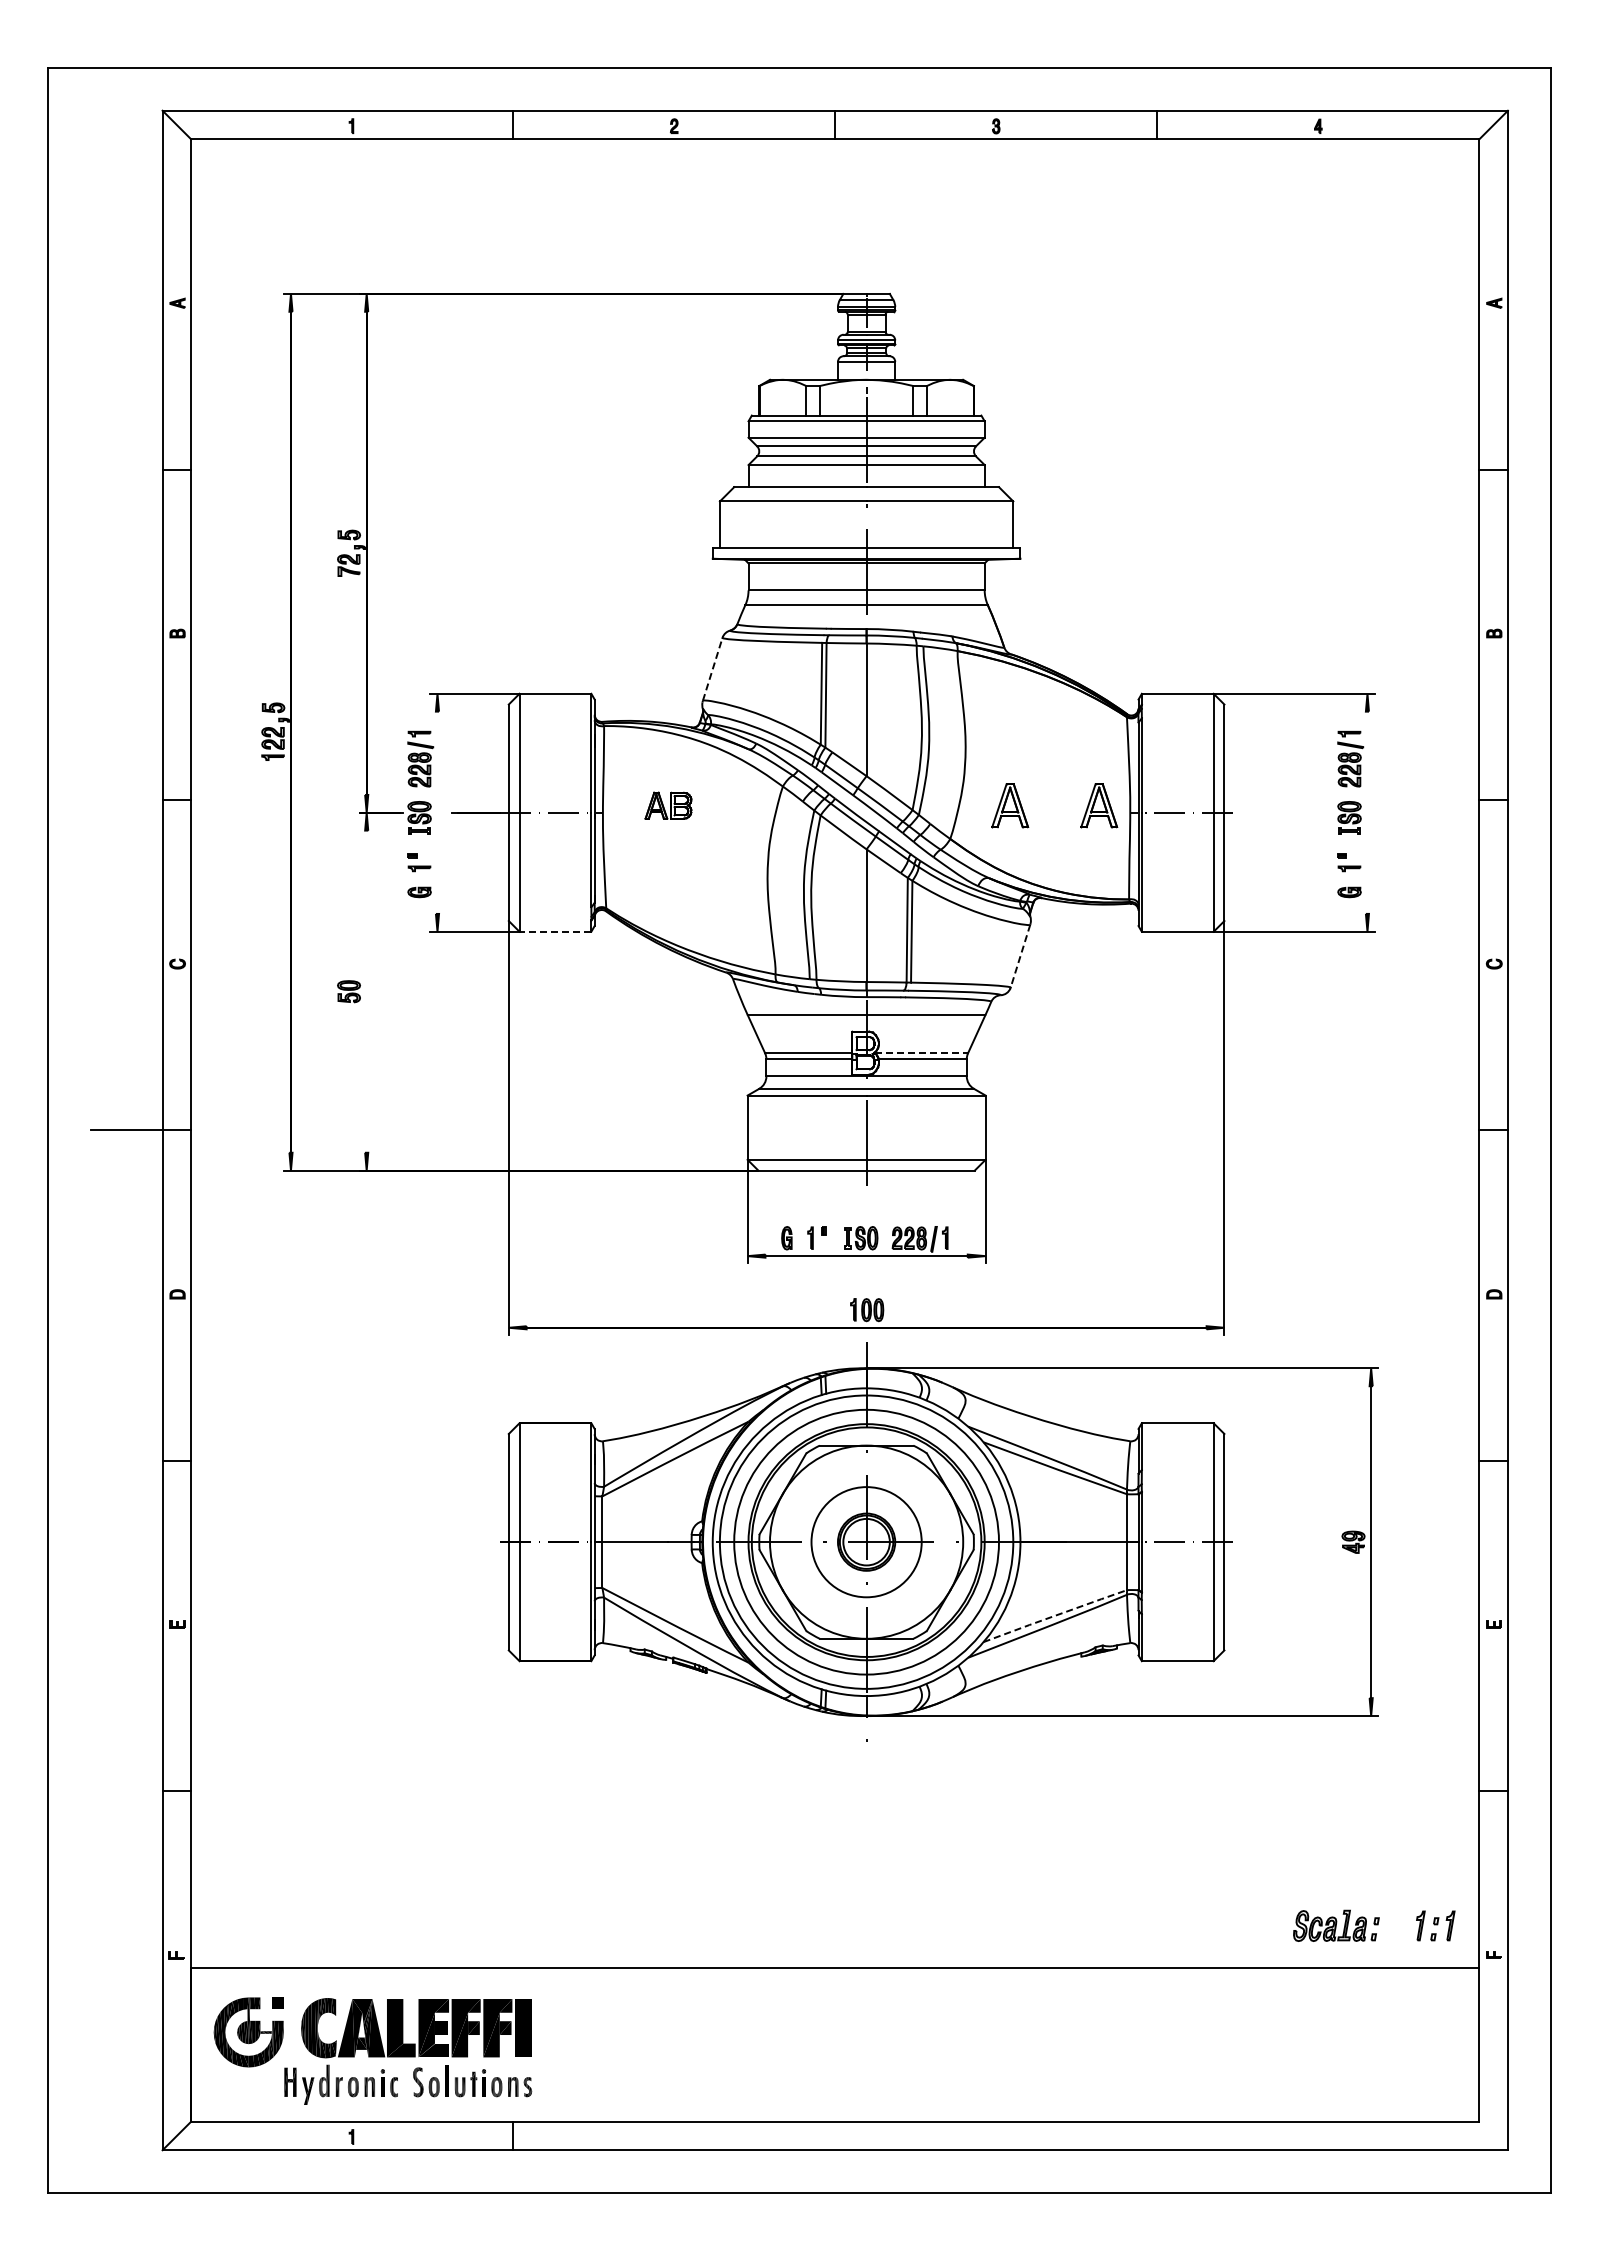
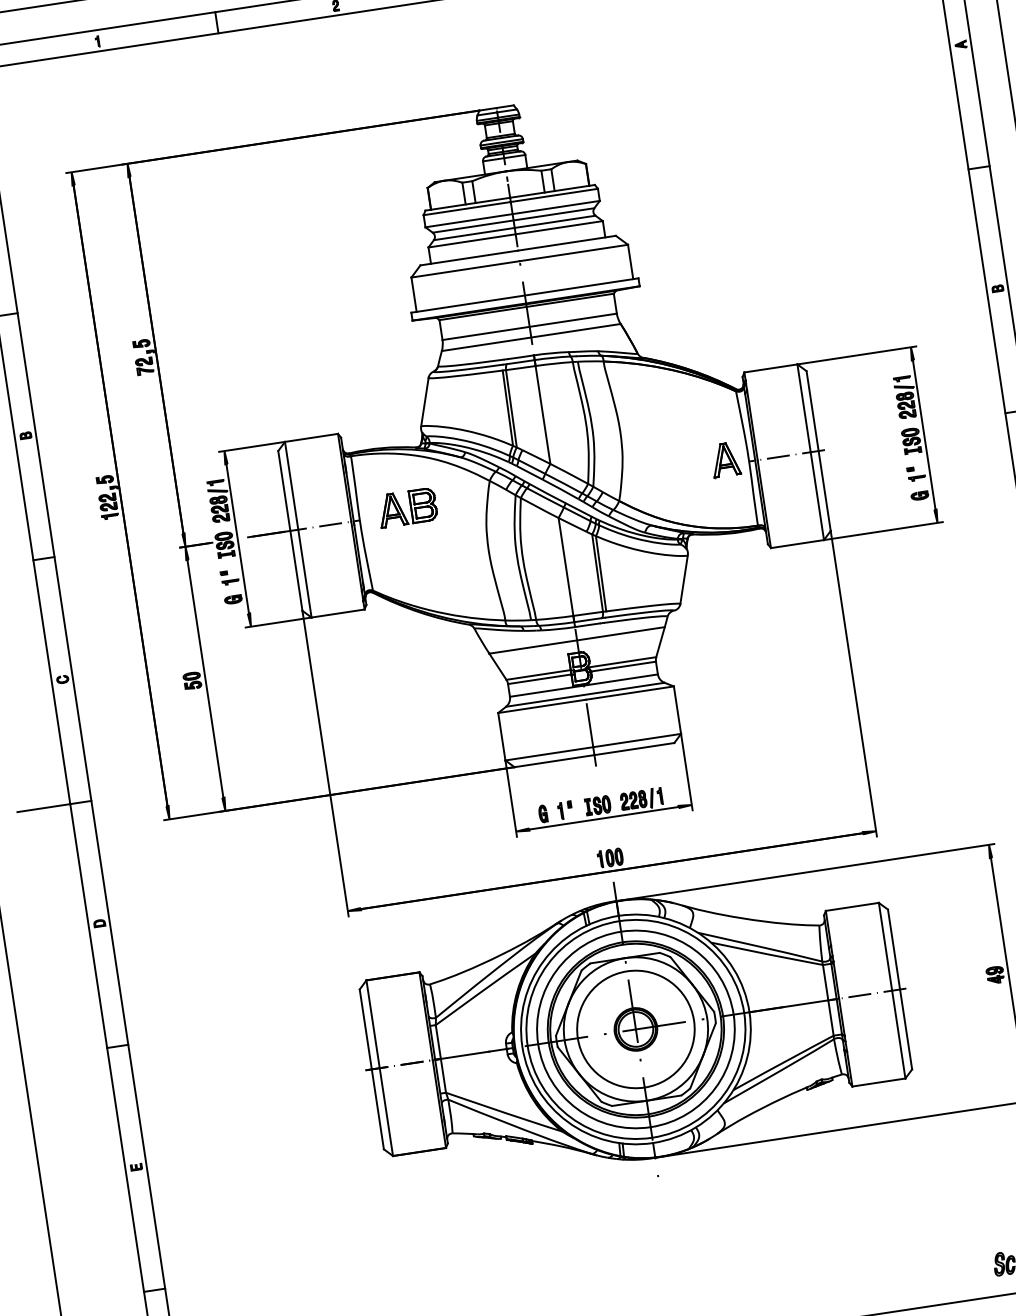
line: (712, 669) -> (424, 402), dashed -> solid
part: (668, 805) -> (407, 507), size x1.67
part: (1010, 805) -> (659, 469), removed
line: (437, 812) -> (237, 538), added
line: (1367, 812) -> (924, 434), added
line: (555, 931) -> (338, 613), dashed -> solid
line: (1020, 956) -> (684, 579), dashed -> solid
line: (366, 991) -> (205, 678), added
line: (922, 1053) -> (622, 662), dashed -> solid
circle: (866, 1541) -> (635, 1028), size x1.43
line: (1055, 1615) -> (783, 1062), dashed -> solid

